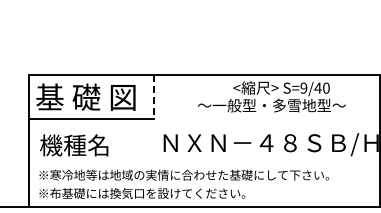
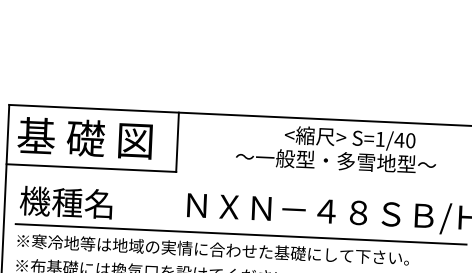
text: (303, 87) -> (379, 138), S=9/40 -> S=1/40
line: (154, 97) -> (177, 142), dashed -> solid
line: (204, 162) -> (241, 233), added

